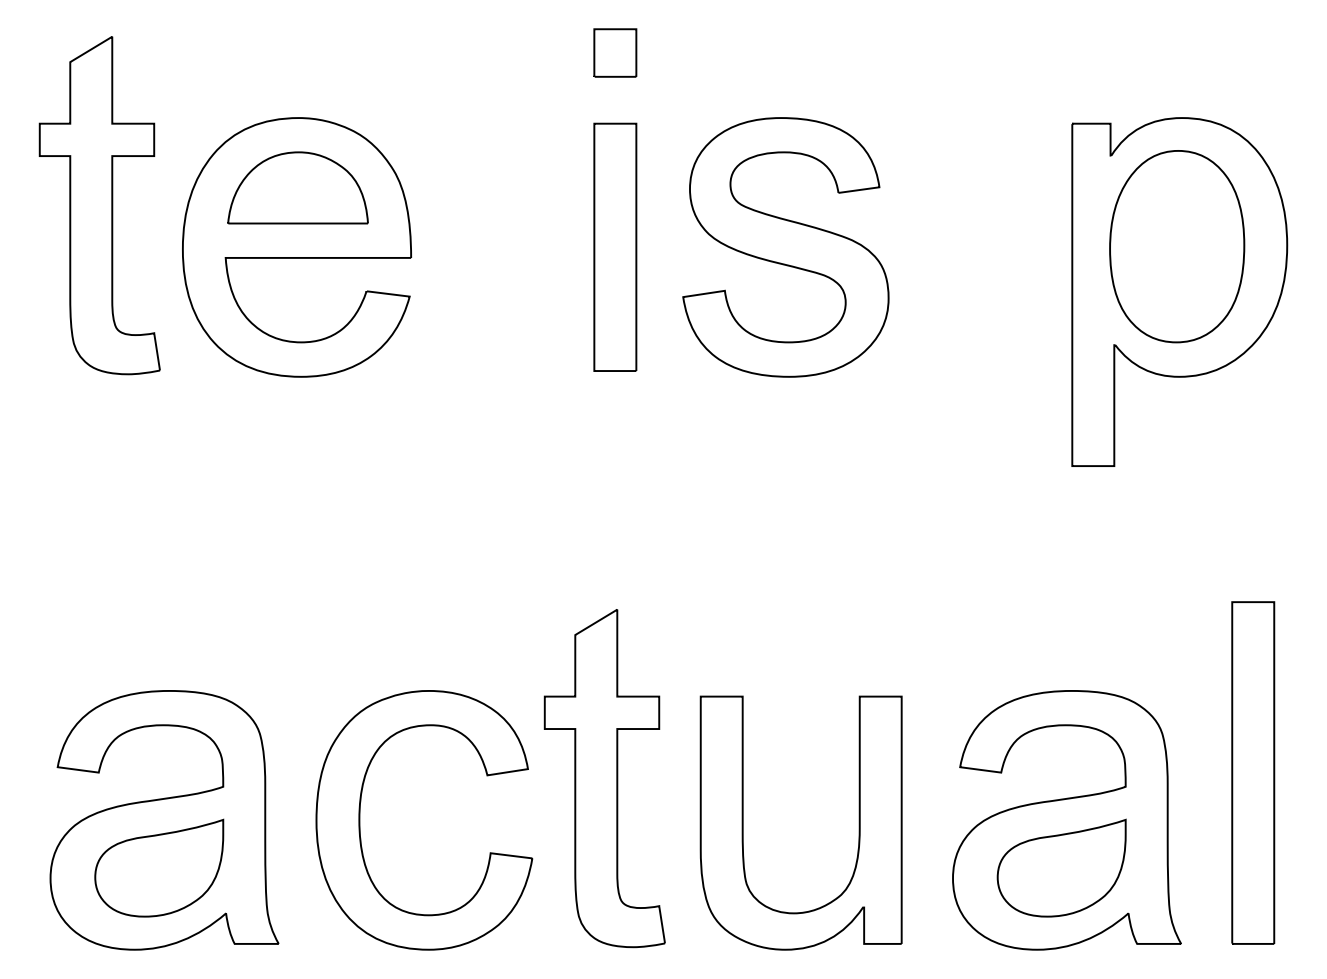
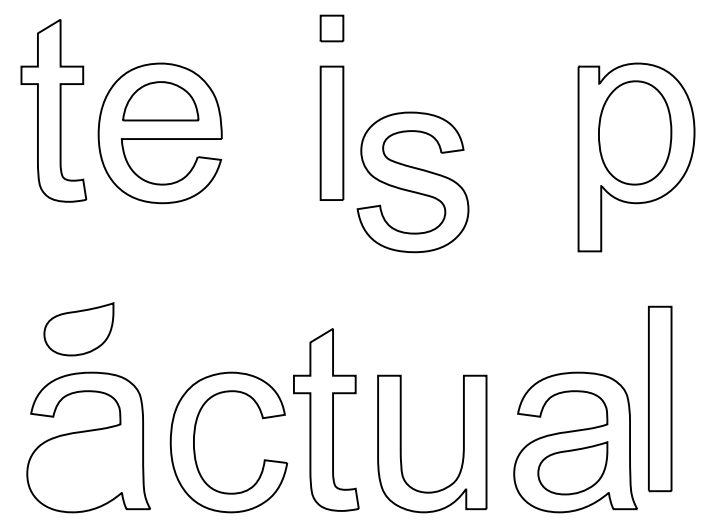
part: (784, 247) -> (412, 182), moved
part: (1253, 772) -> (660, 398), moved
part: (158, 868) -> (78, 329), moved

